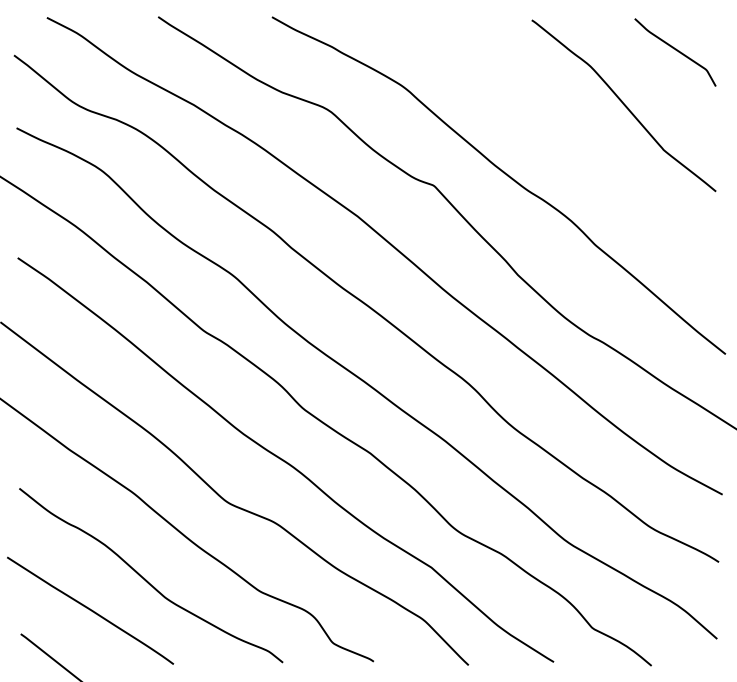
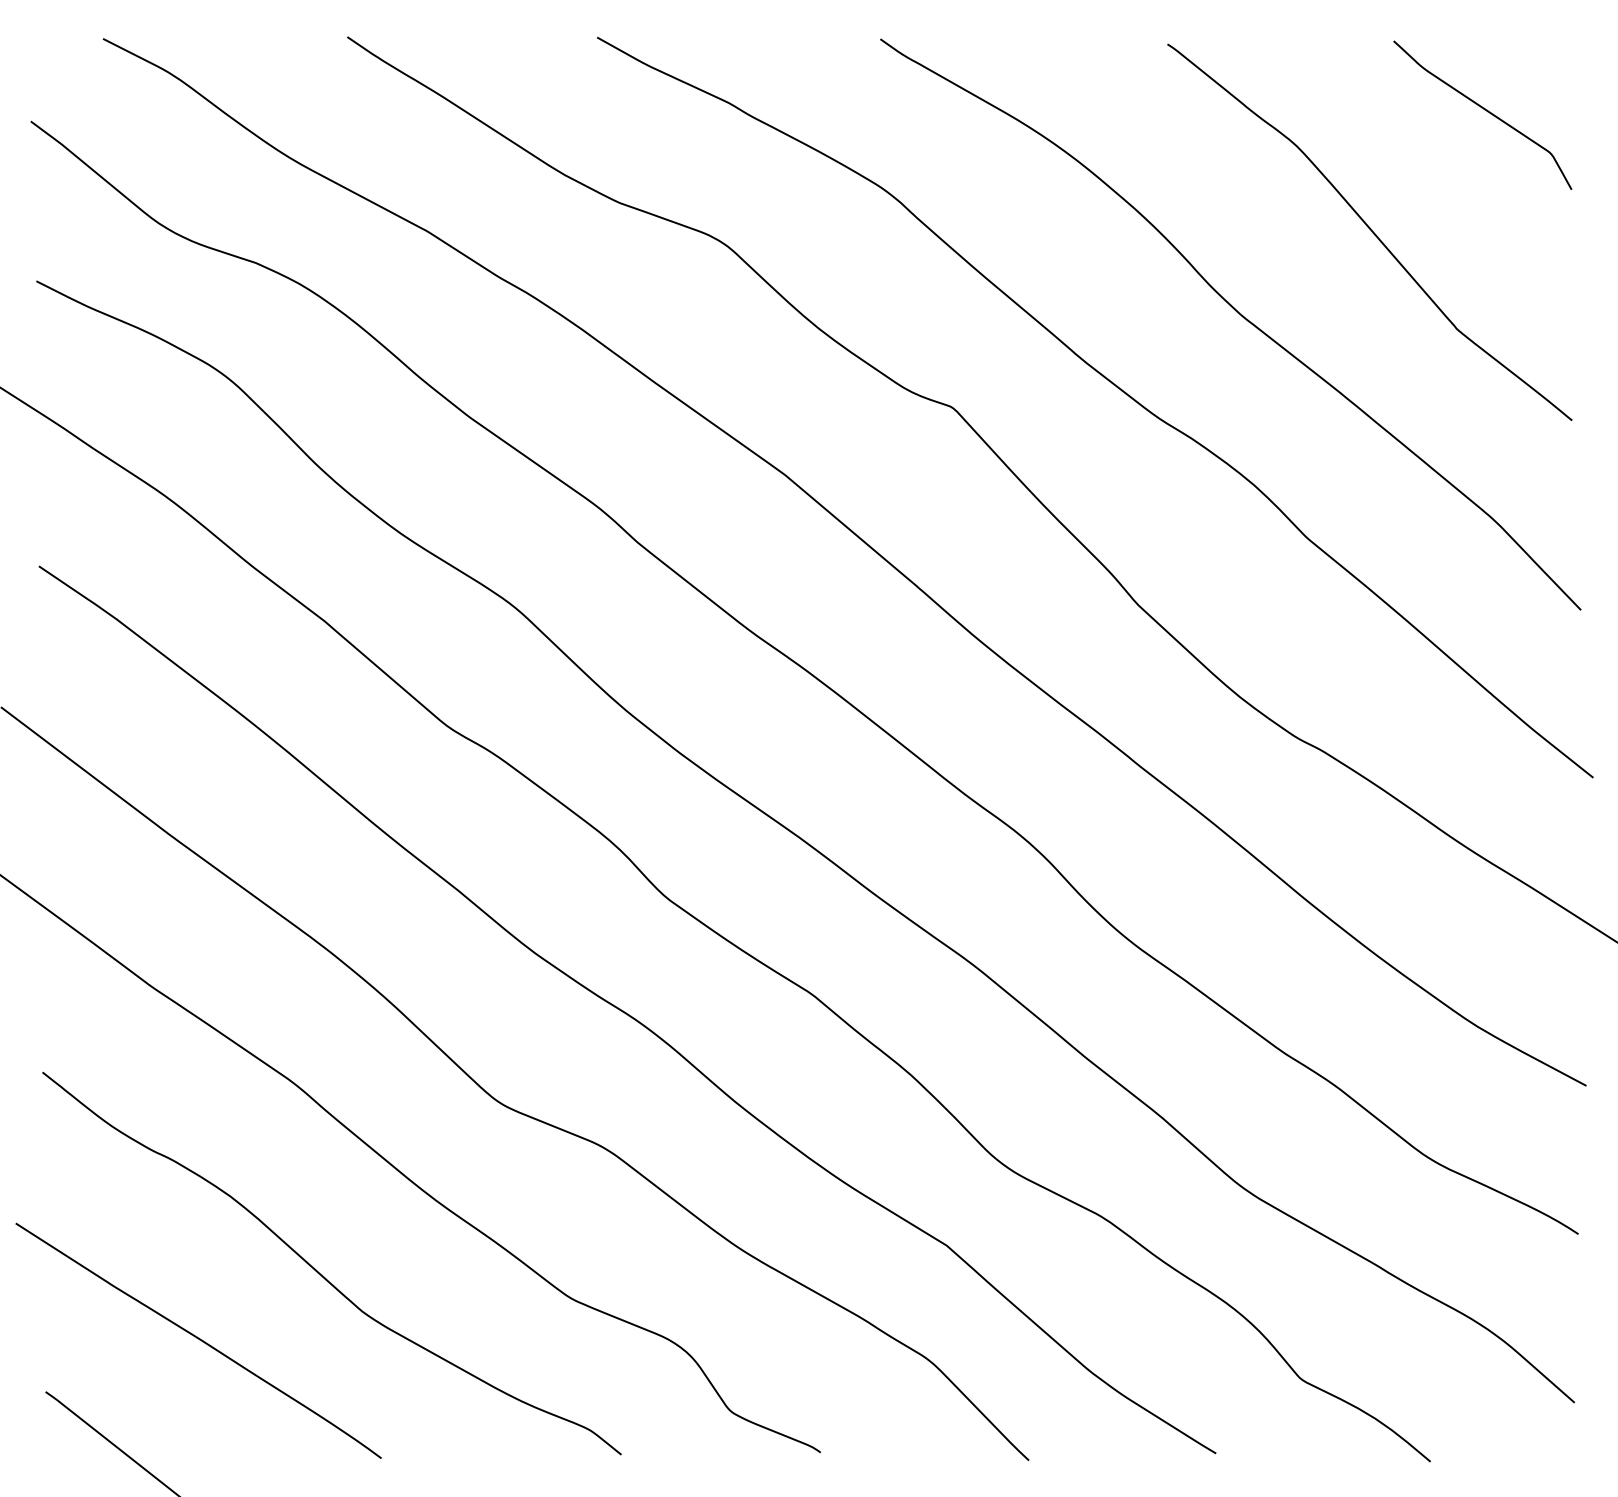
curve: (563, 143) -> (1237, 314), added

